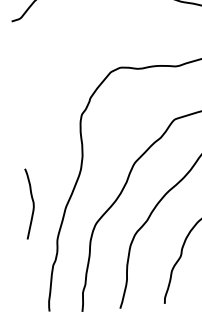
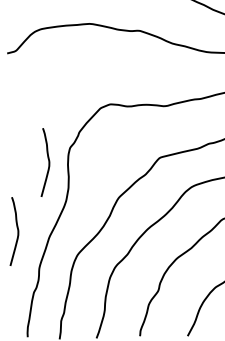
curve: (60, 131) -> (48, 162), added

